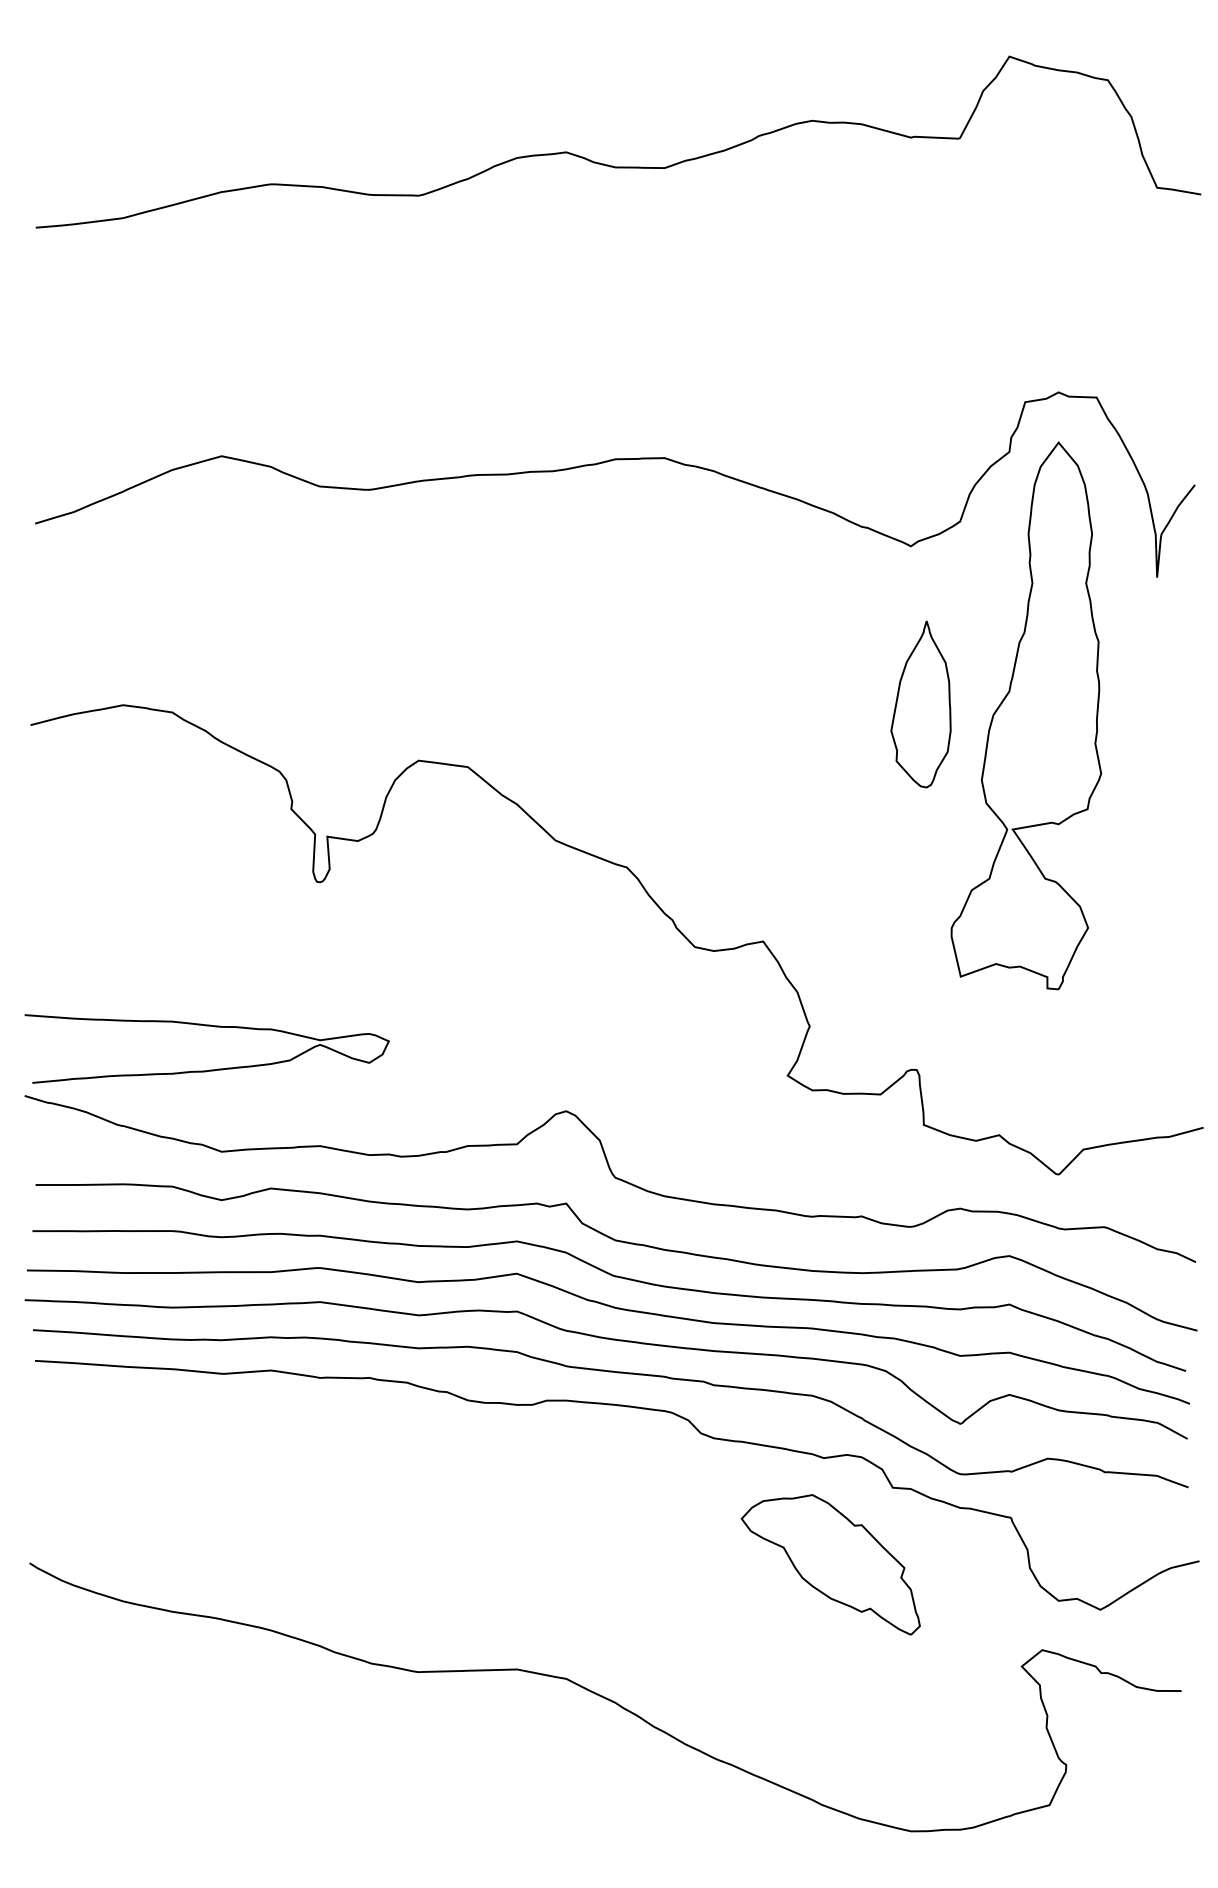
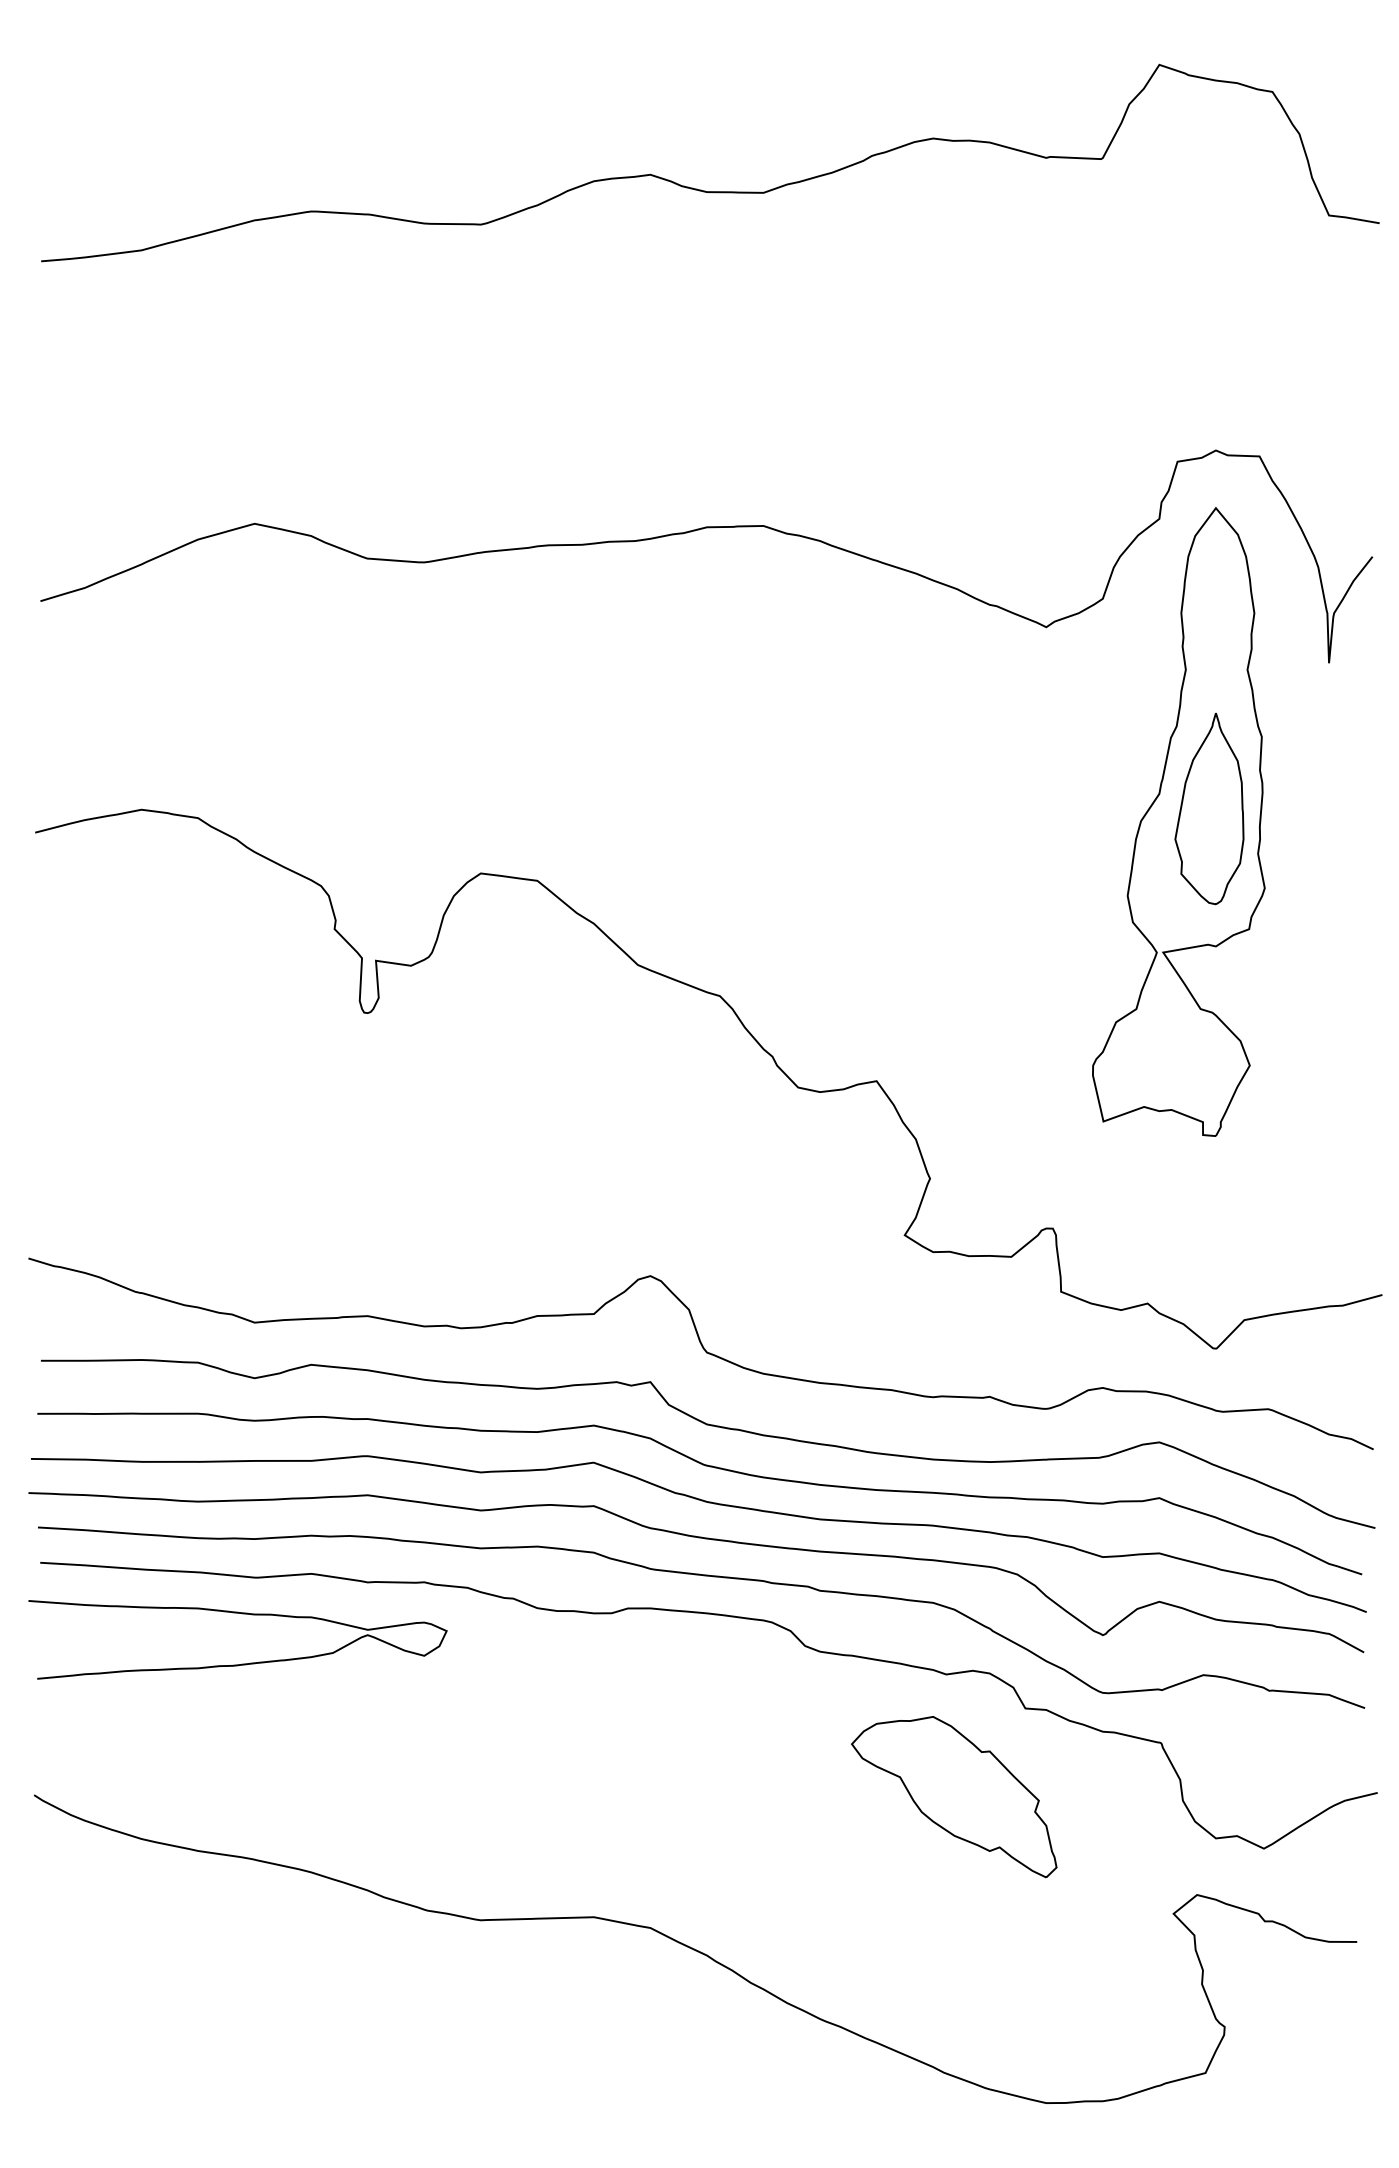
part: (920, 704) -> (1208, 808), moved
curve: (209, 1069) -> (240, 1663), moved

